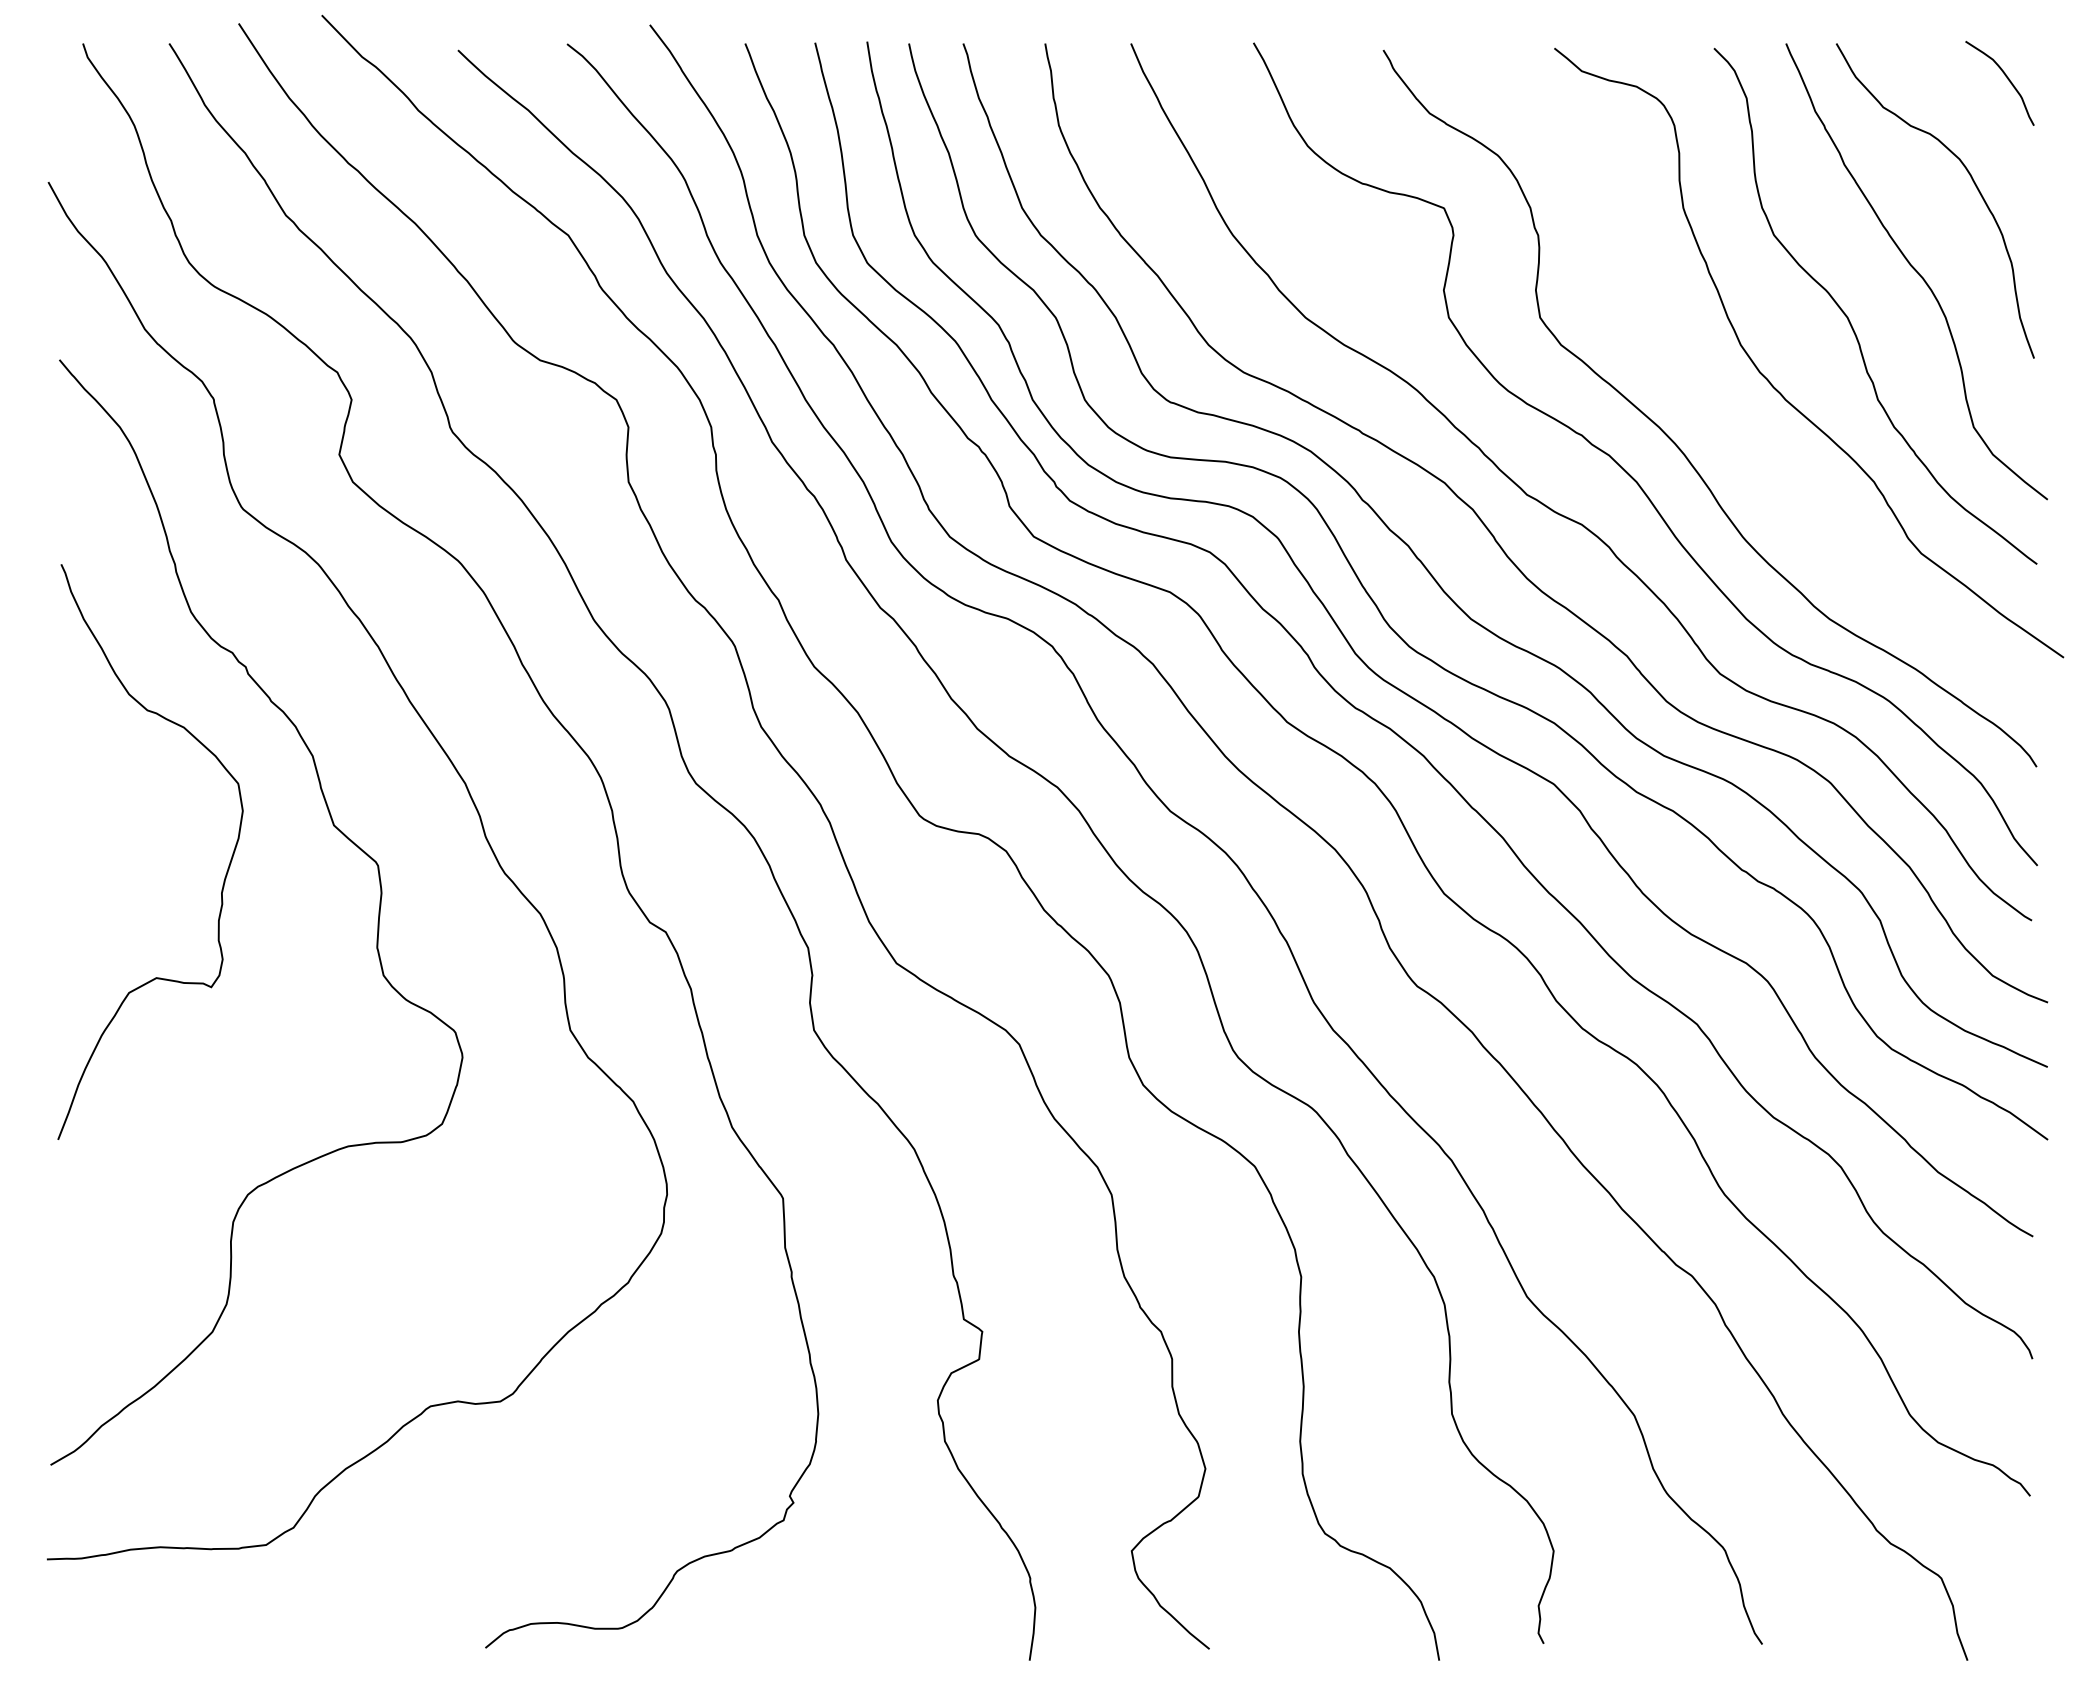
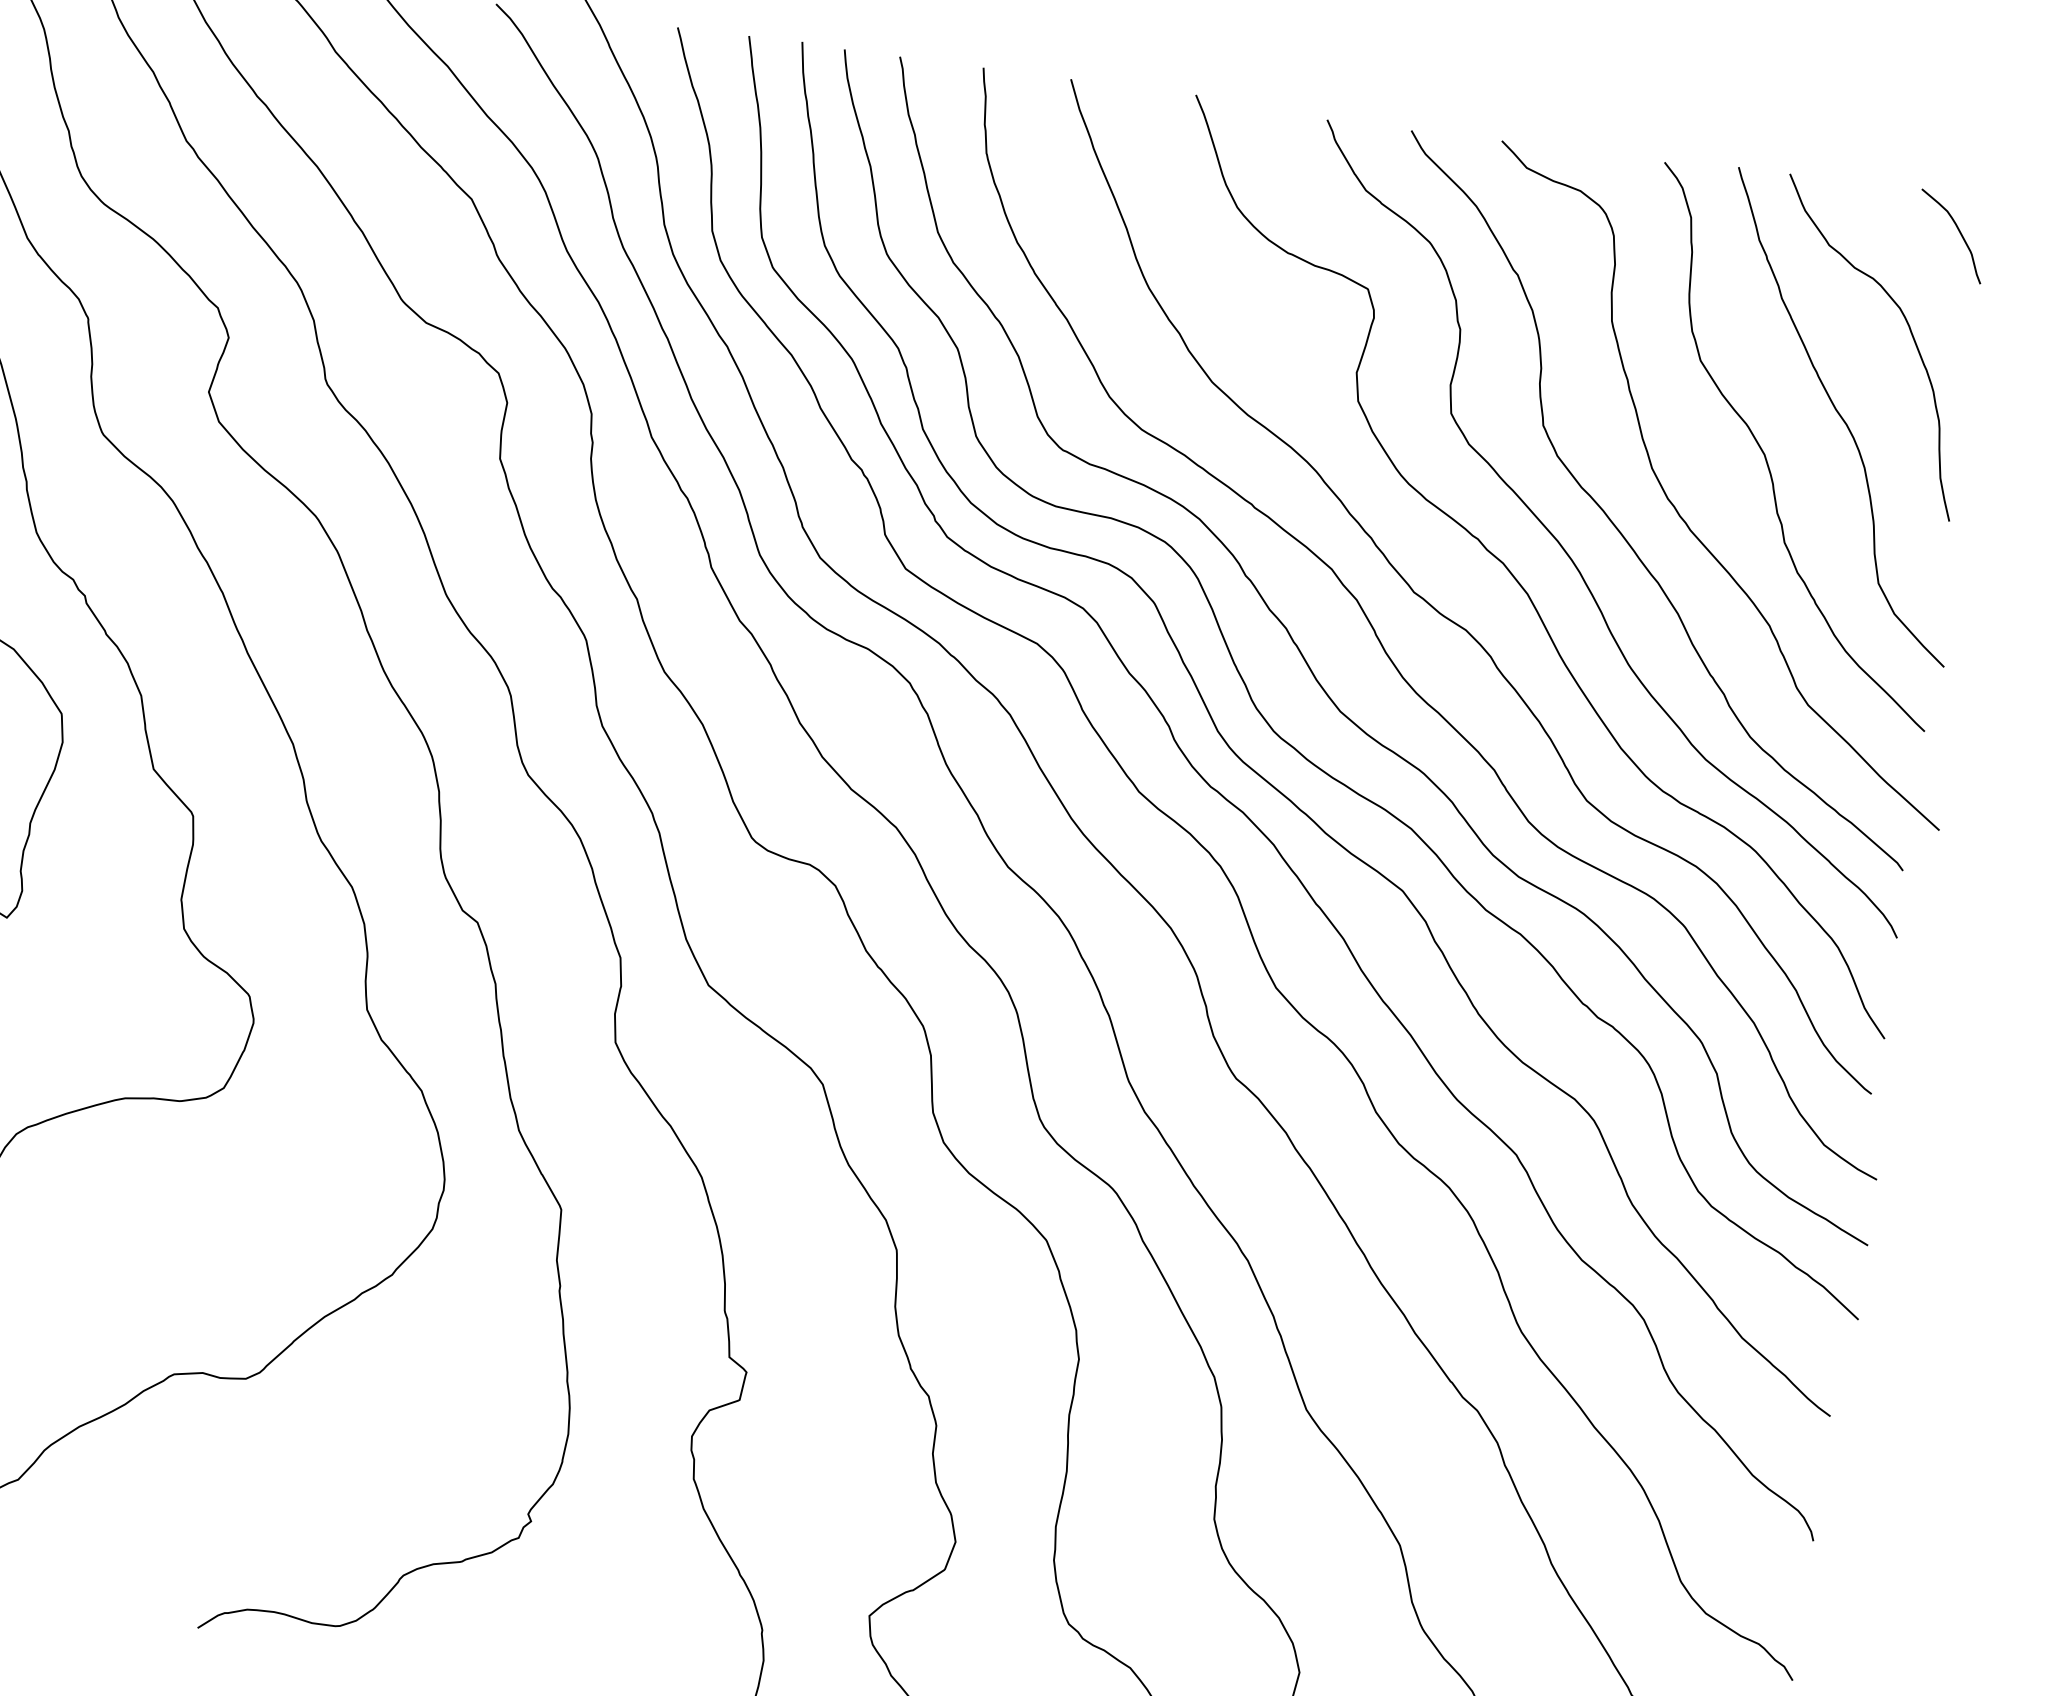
curve: (1717, 408) -> (1619, 529), added

